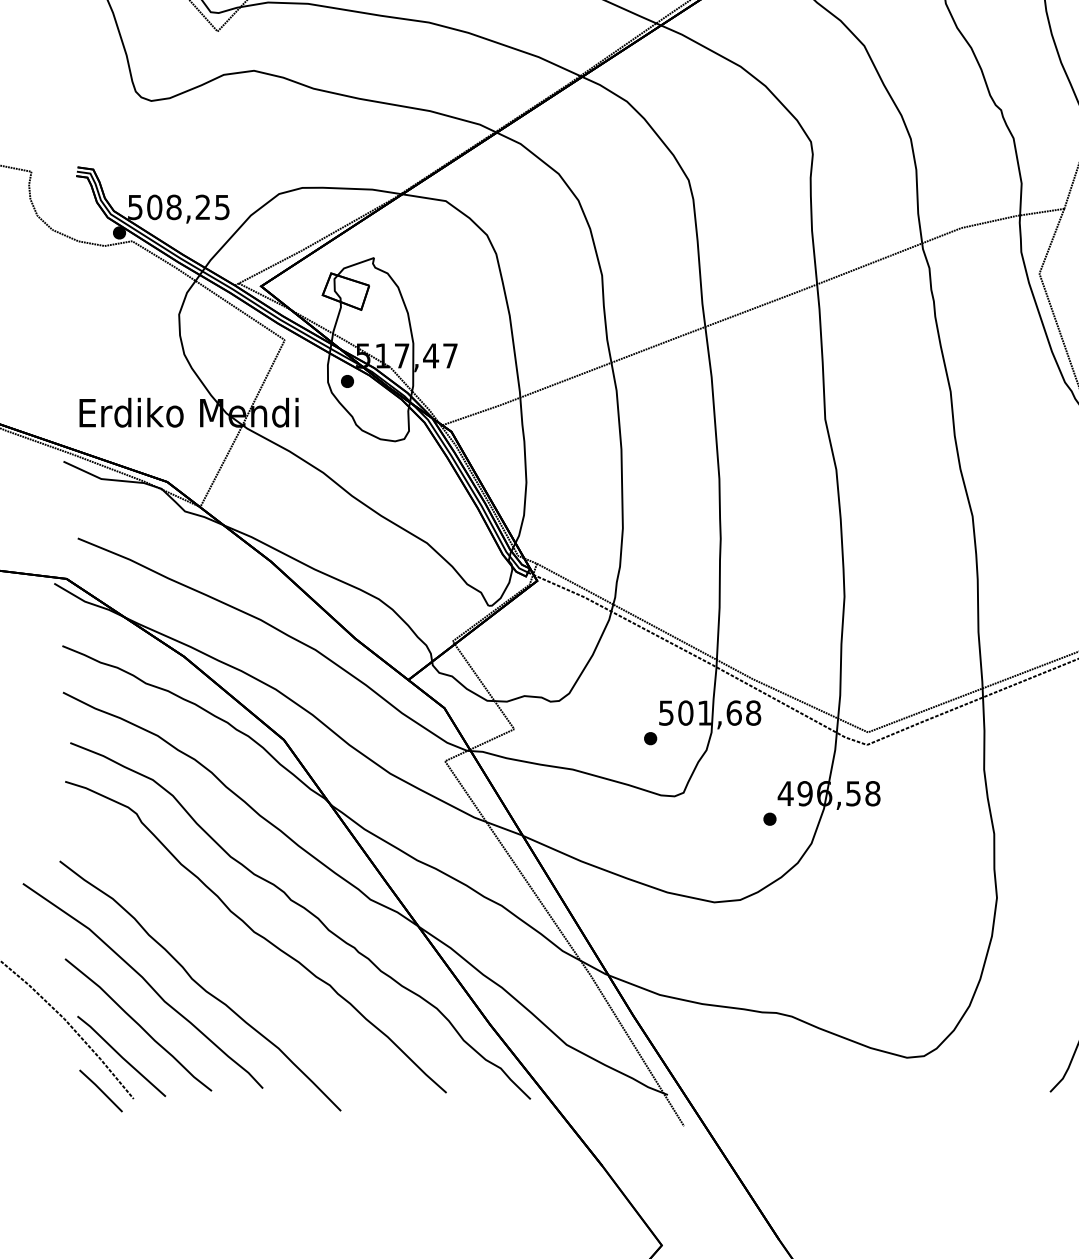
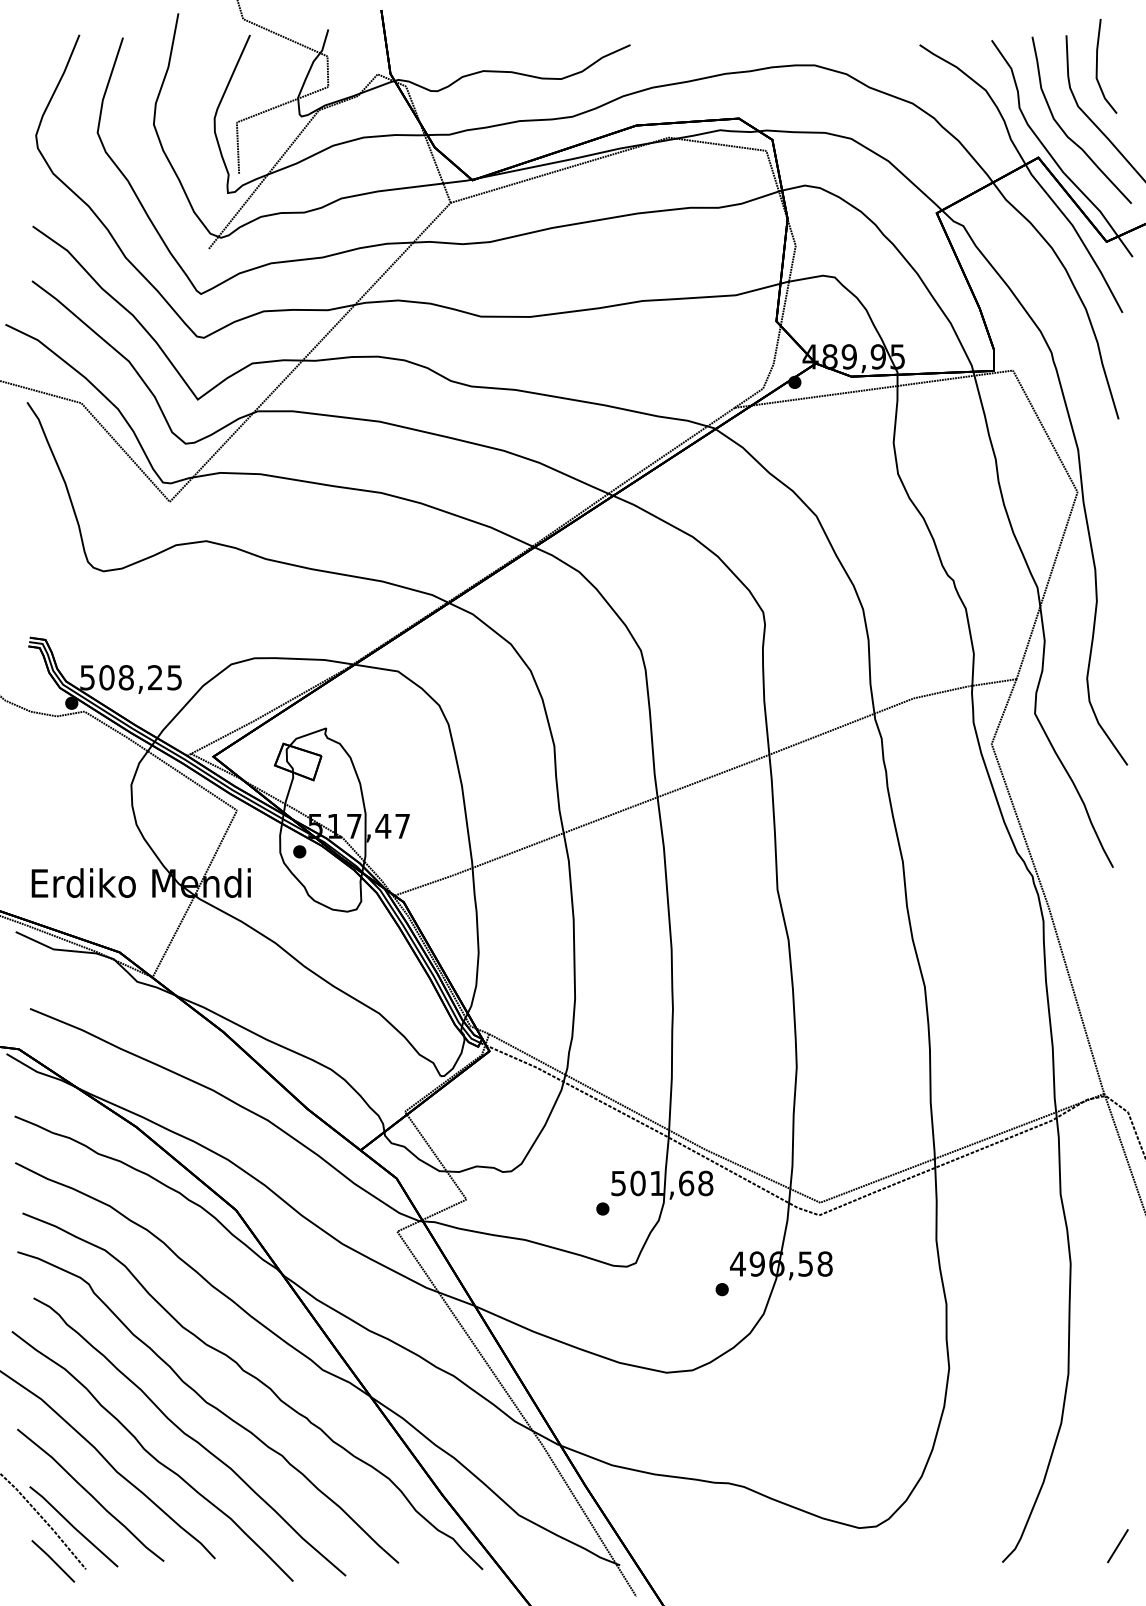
curve: (237, 966) -> (189, 1436), added

